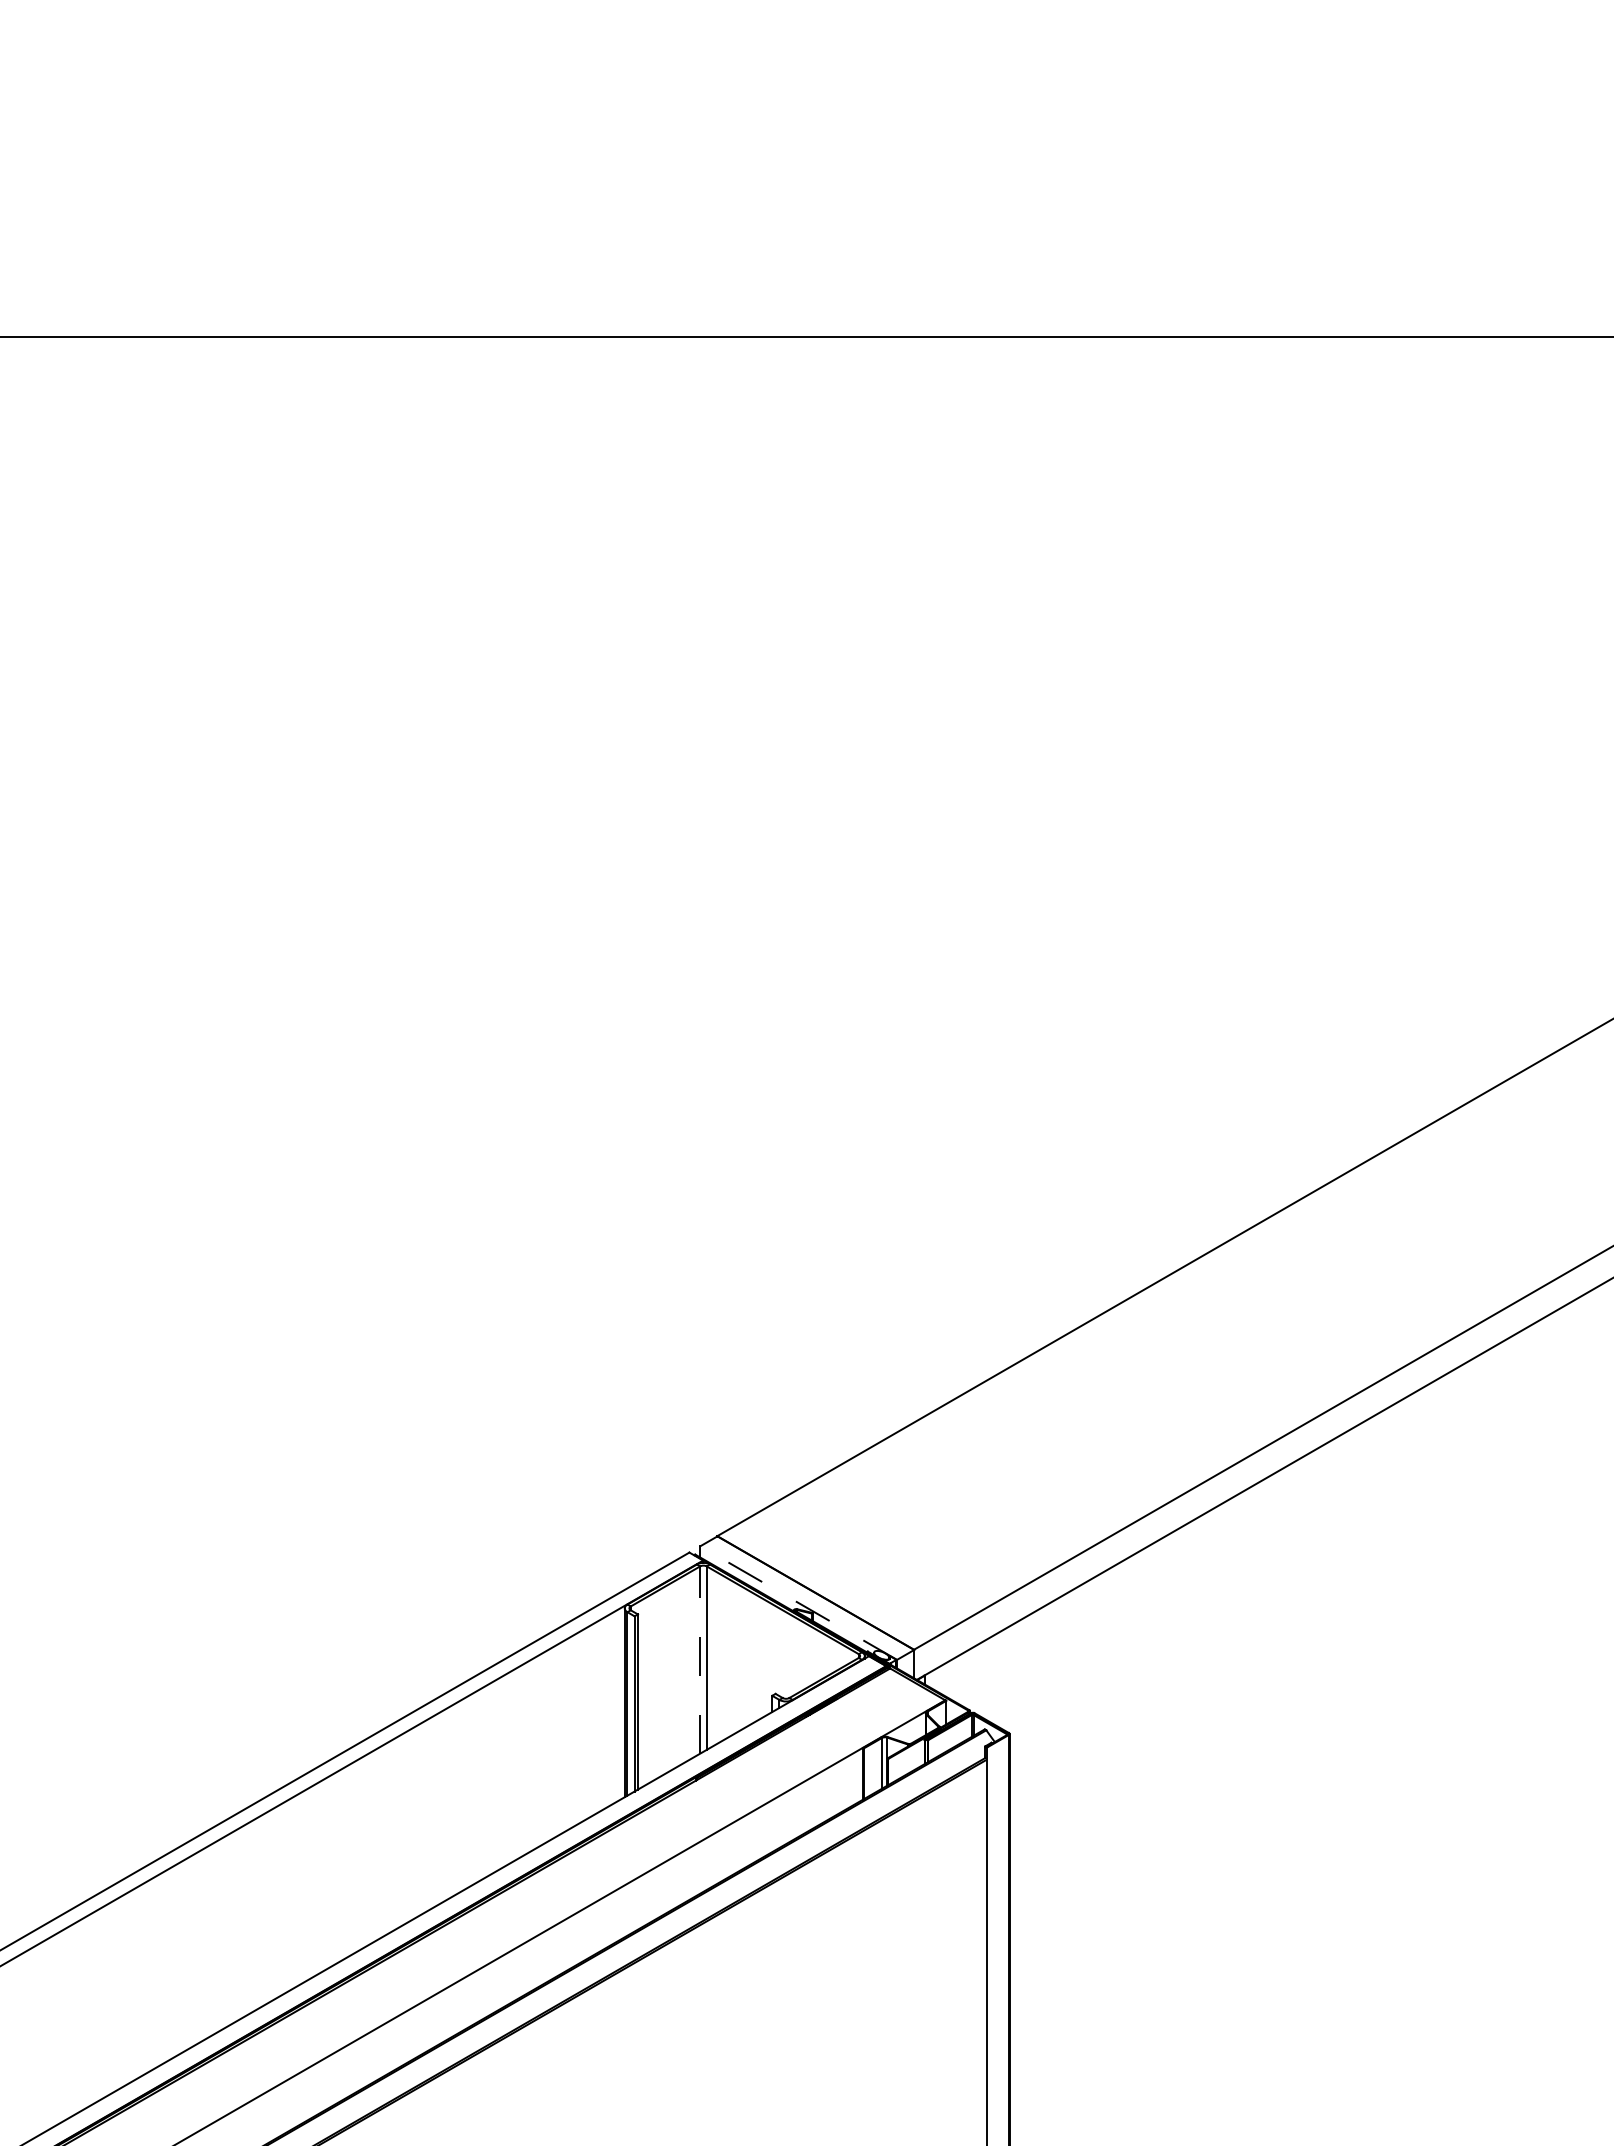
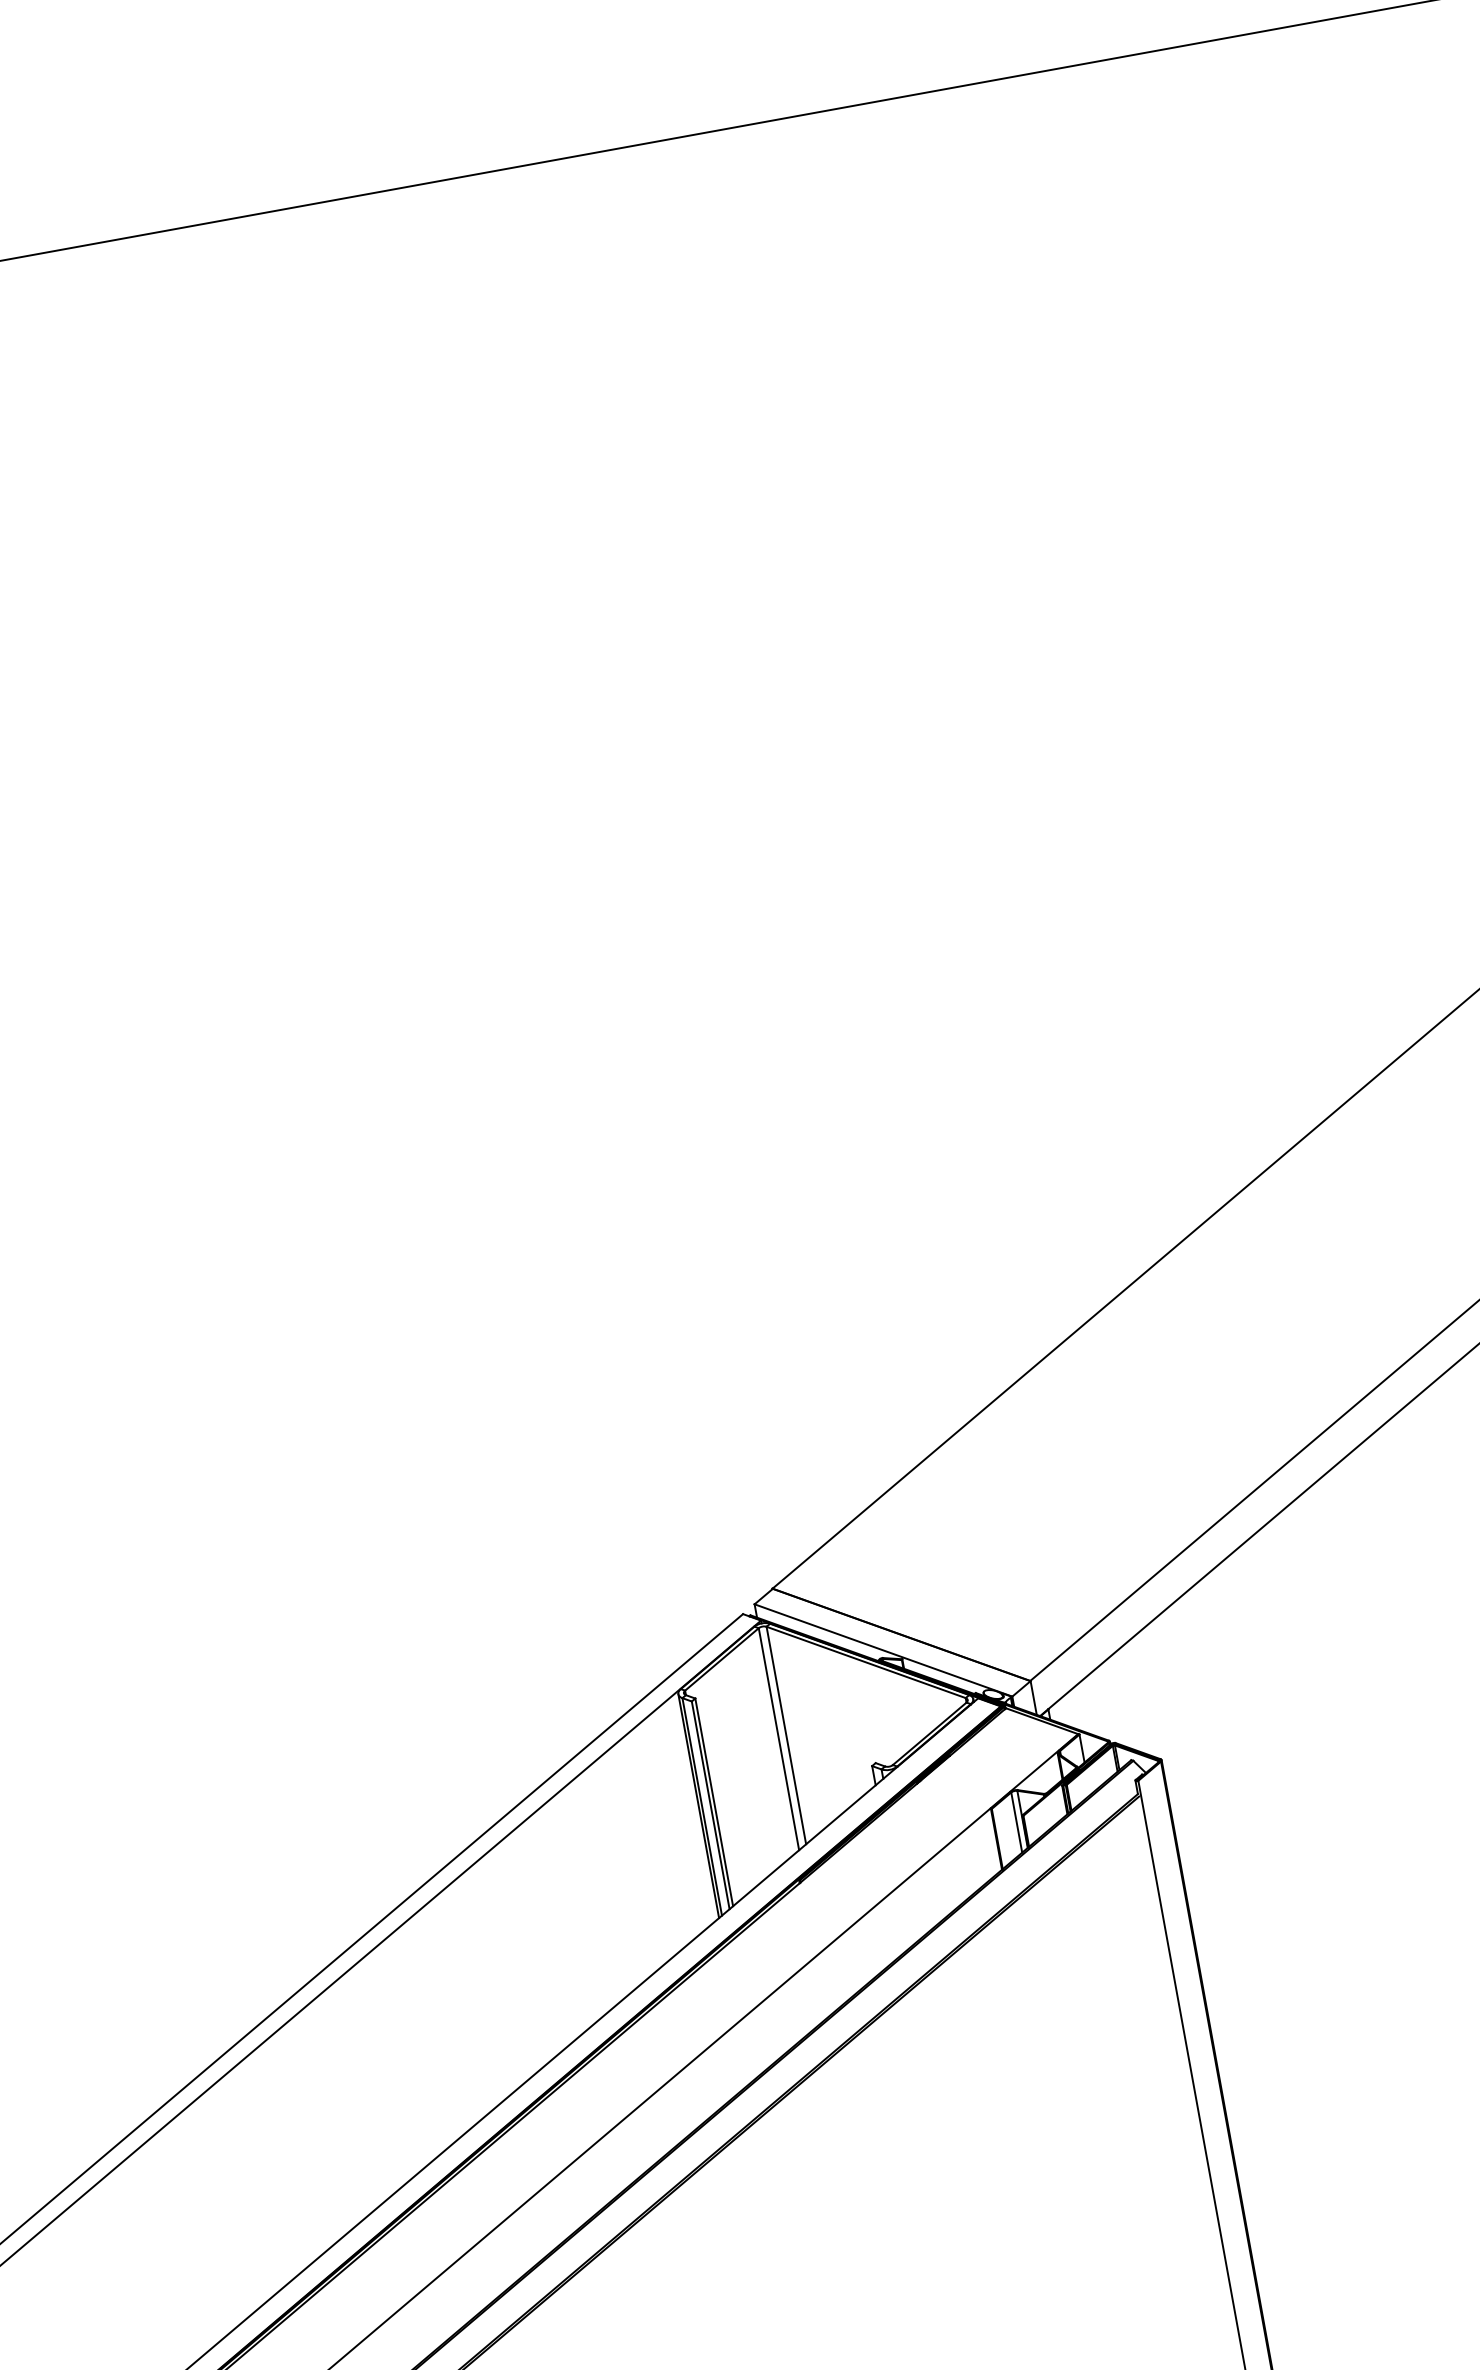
line: (798, 1603) -> (883, 1651), dashed -> solid
line: (700, 1660) -> (779, 1739), dashed -> solid

